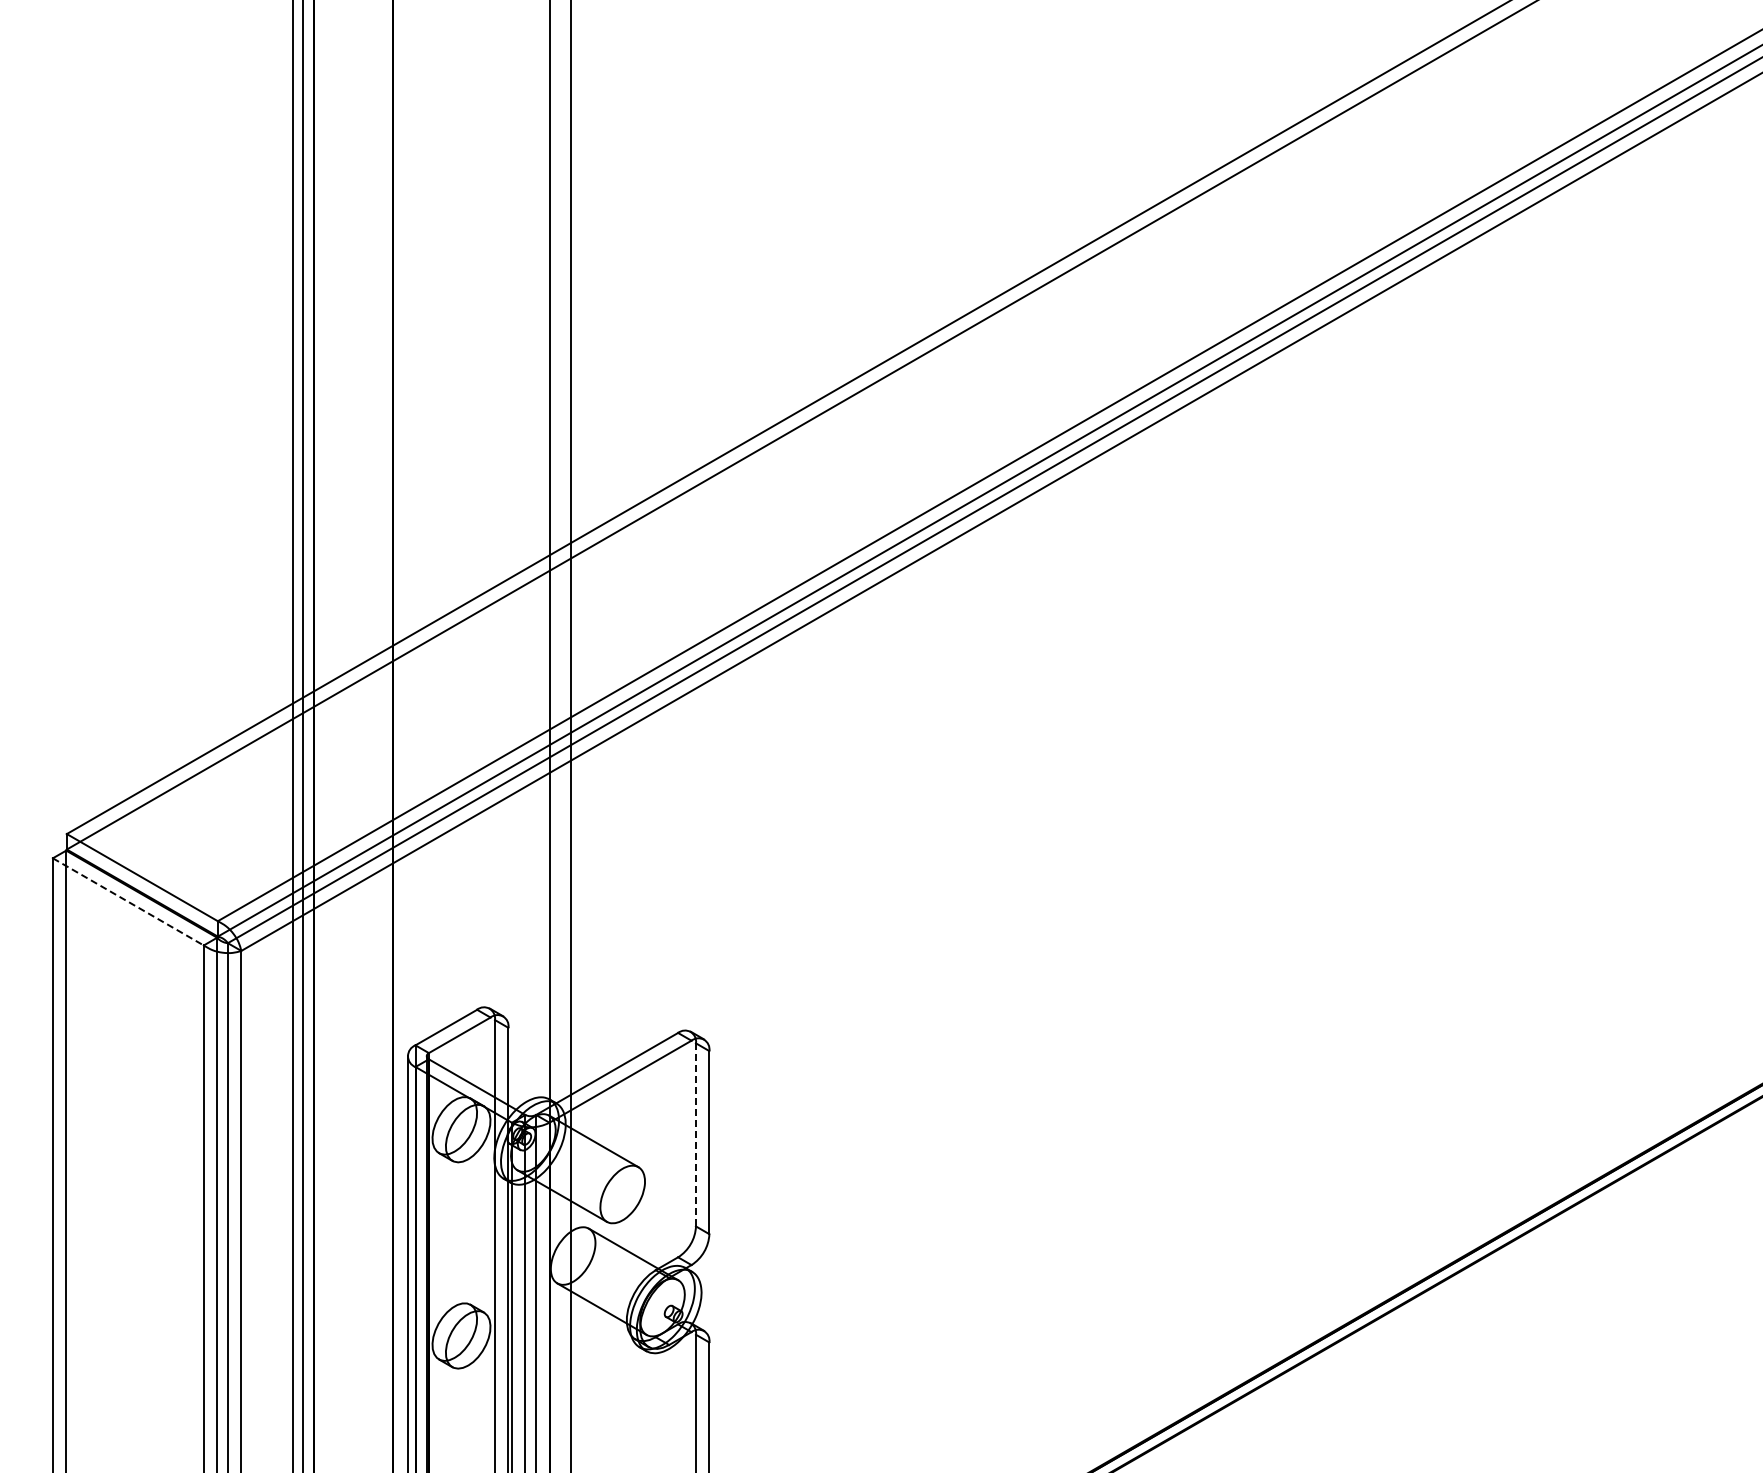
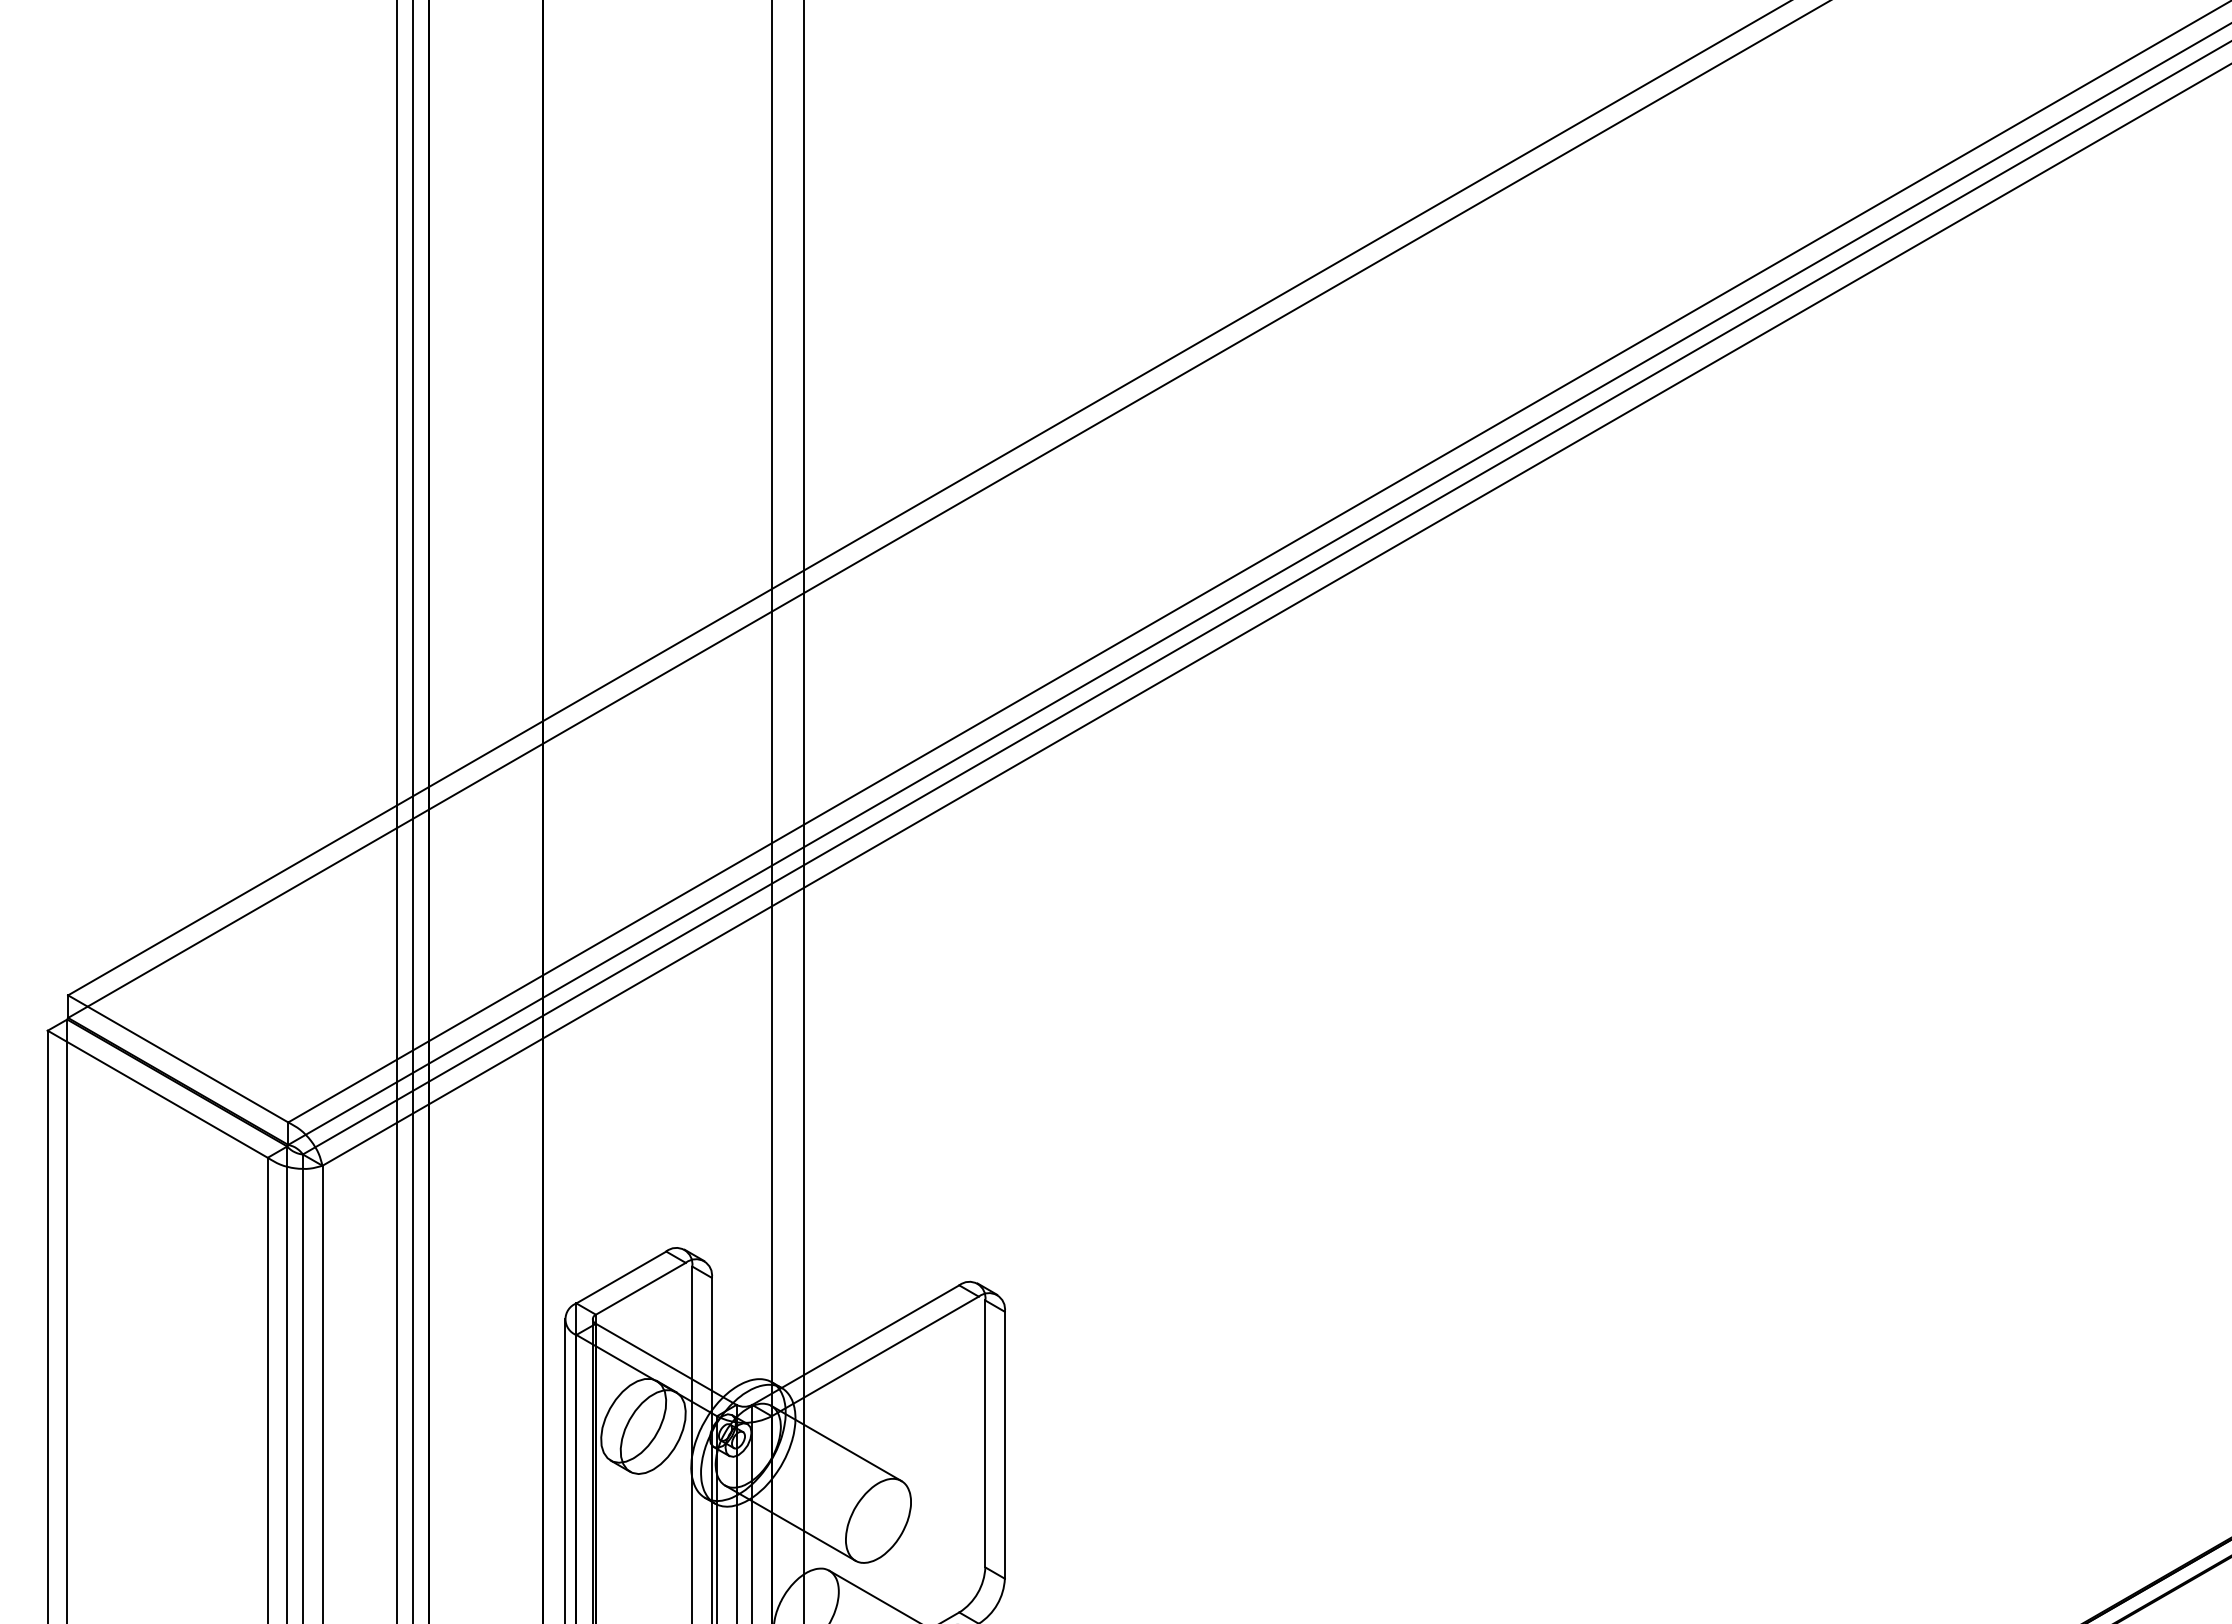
line: (128, 902) -> (157, 1095), dashed -> solid
line: (695, 1134) -> (984, 1433), dashed -> solid

